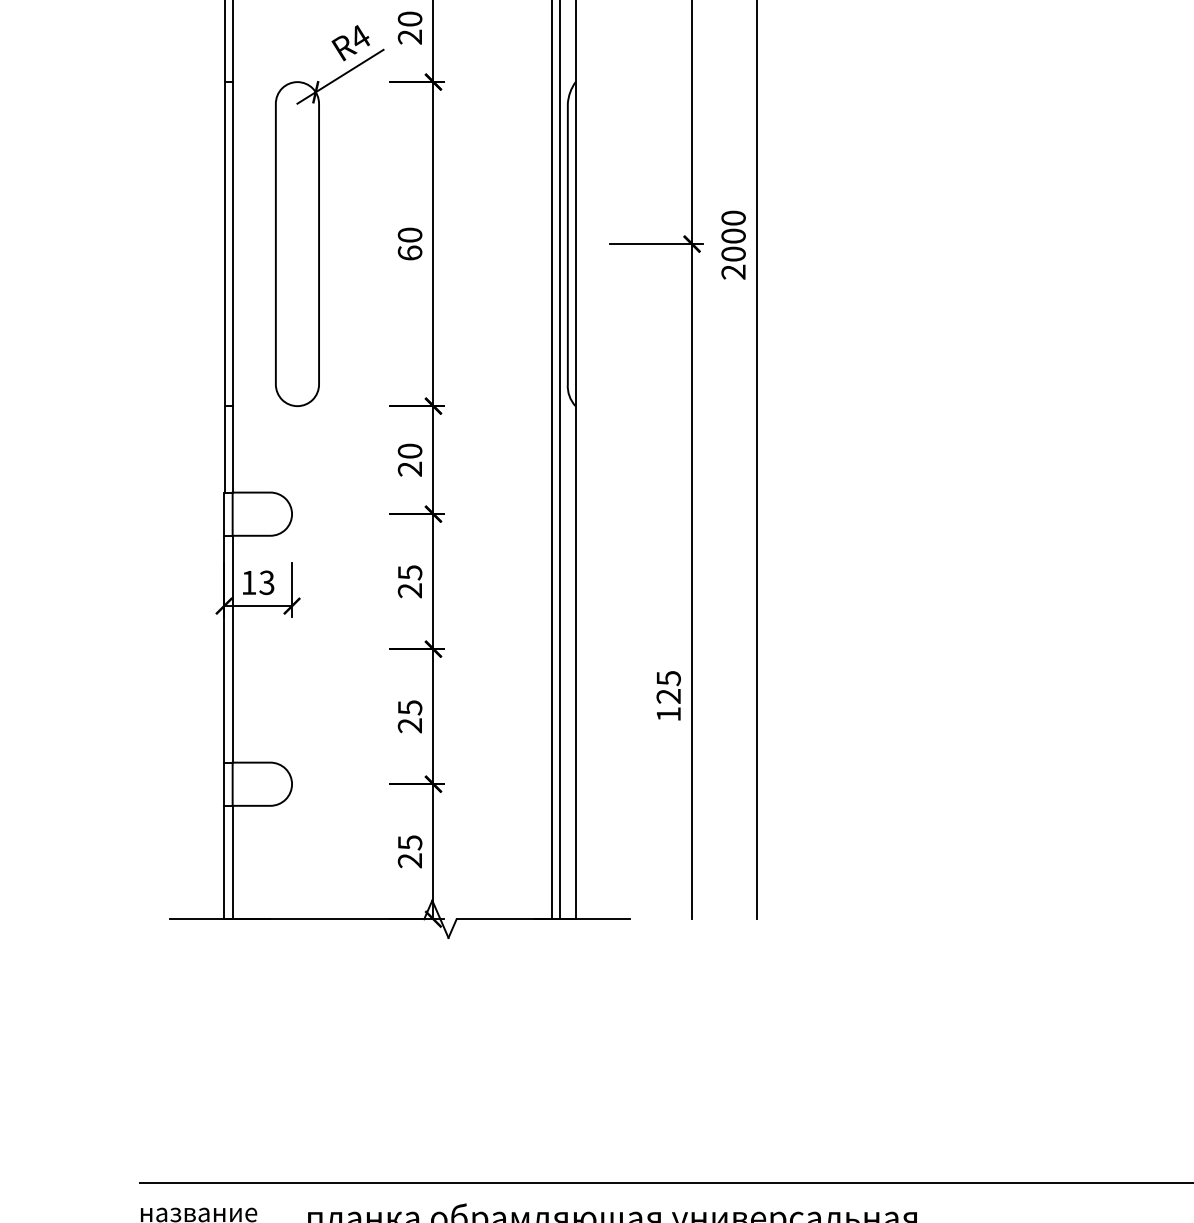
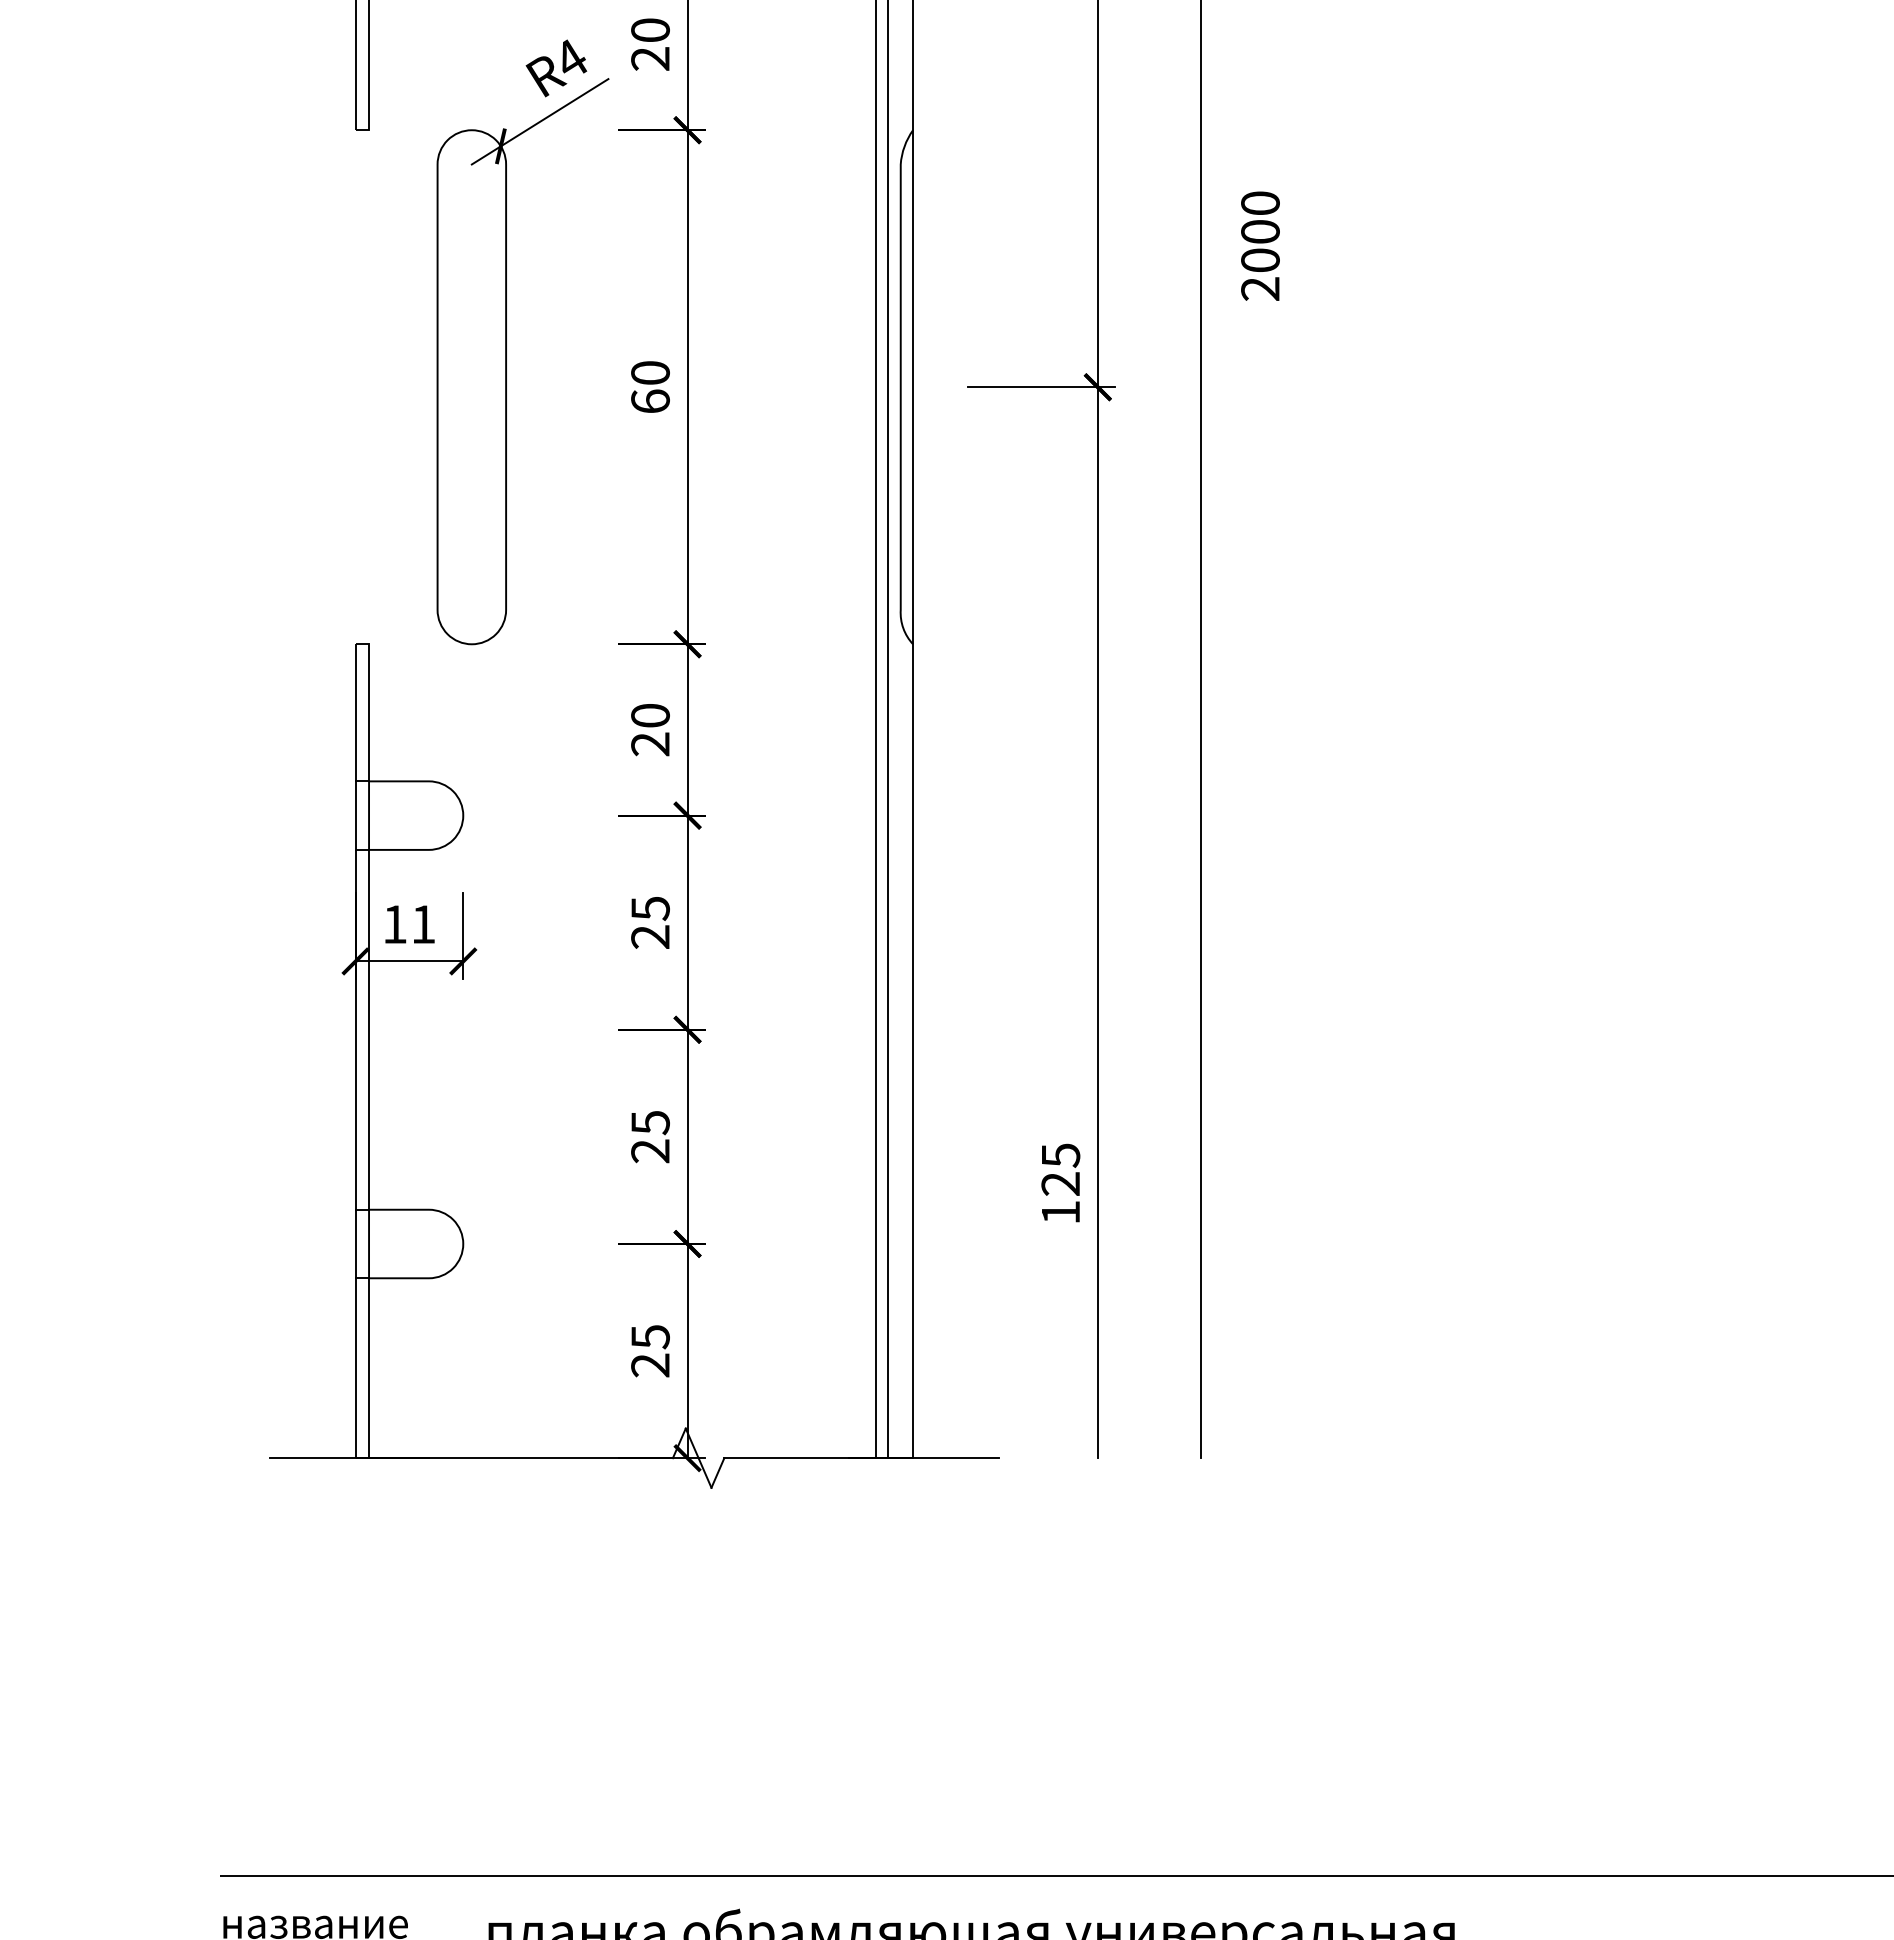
line: (224, 244) -> (356, 387), removed
line: (232, 244) -> (368, 387), removed
text: (733, 244) -> (1260, 245), moved
text: (266, 582) -> (422, 923), 13 -> 11
text: (668, 695) -> (1060, 1182), moved

